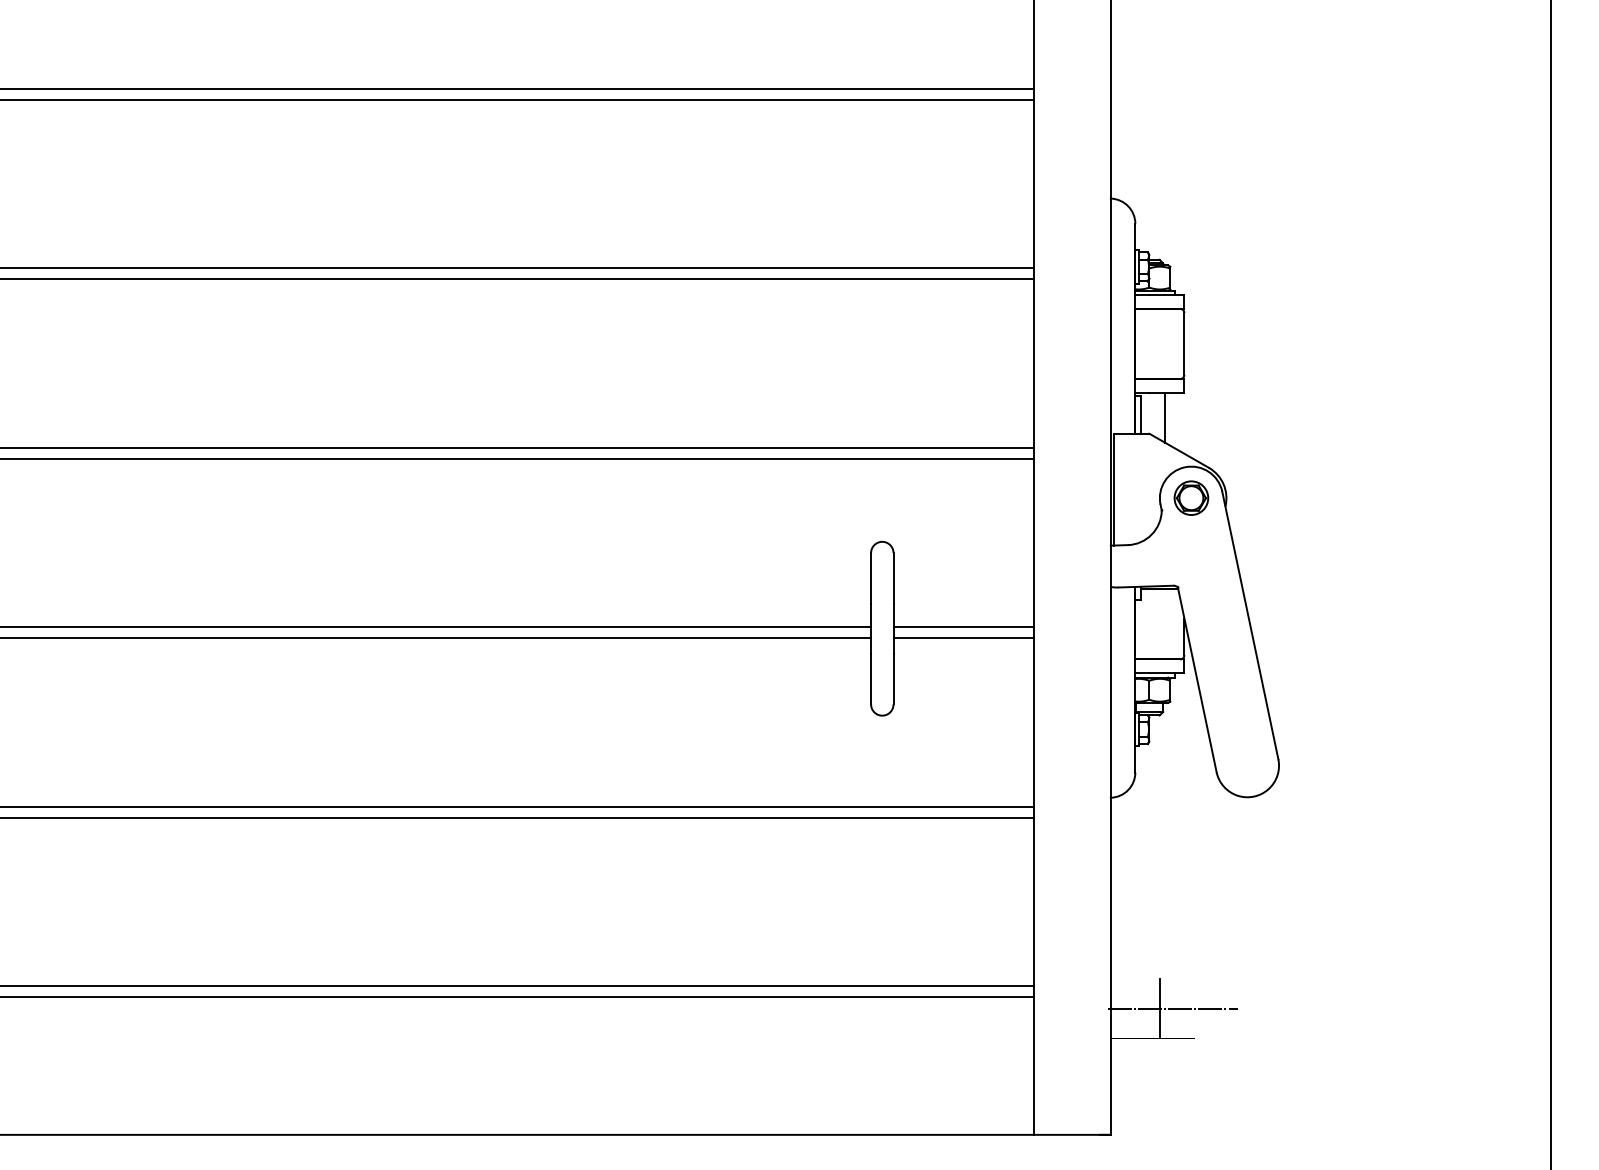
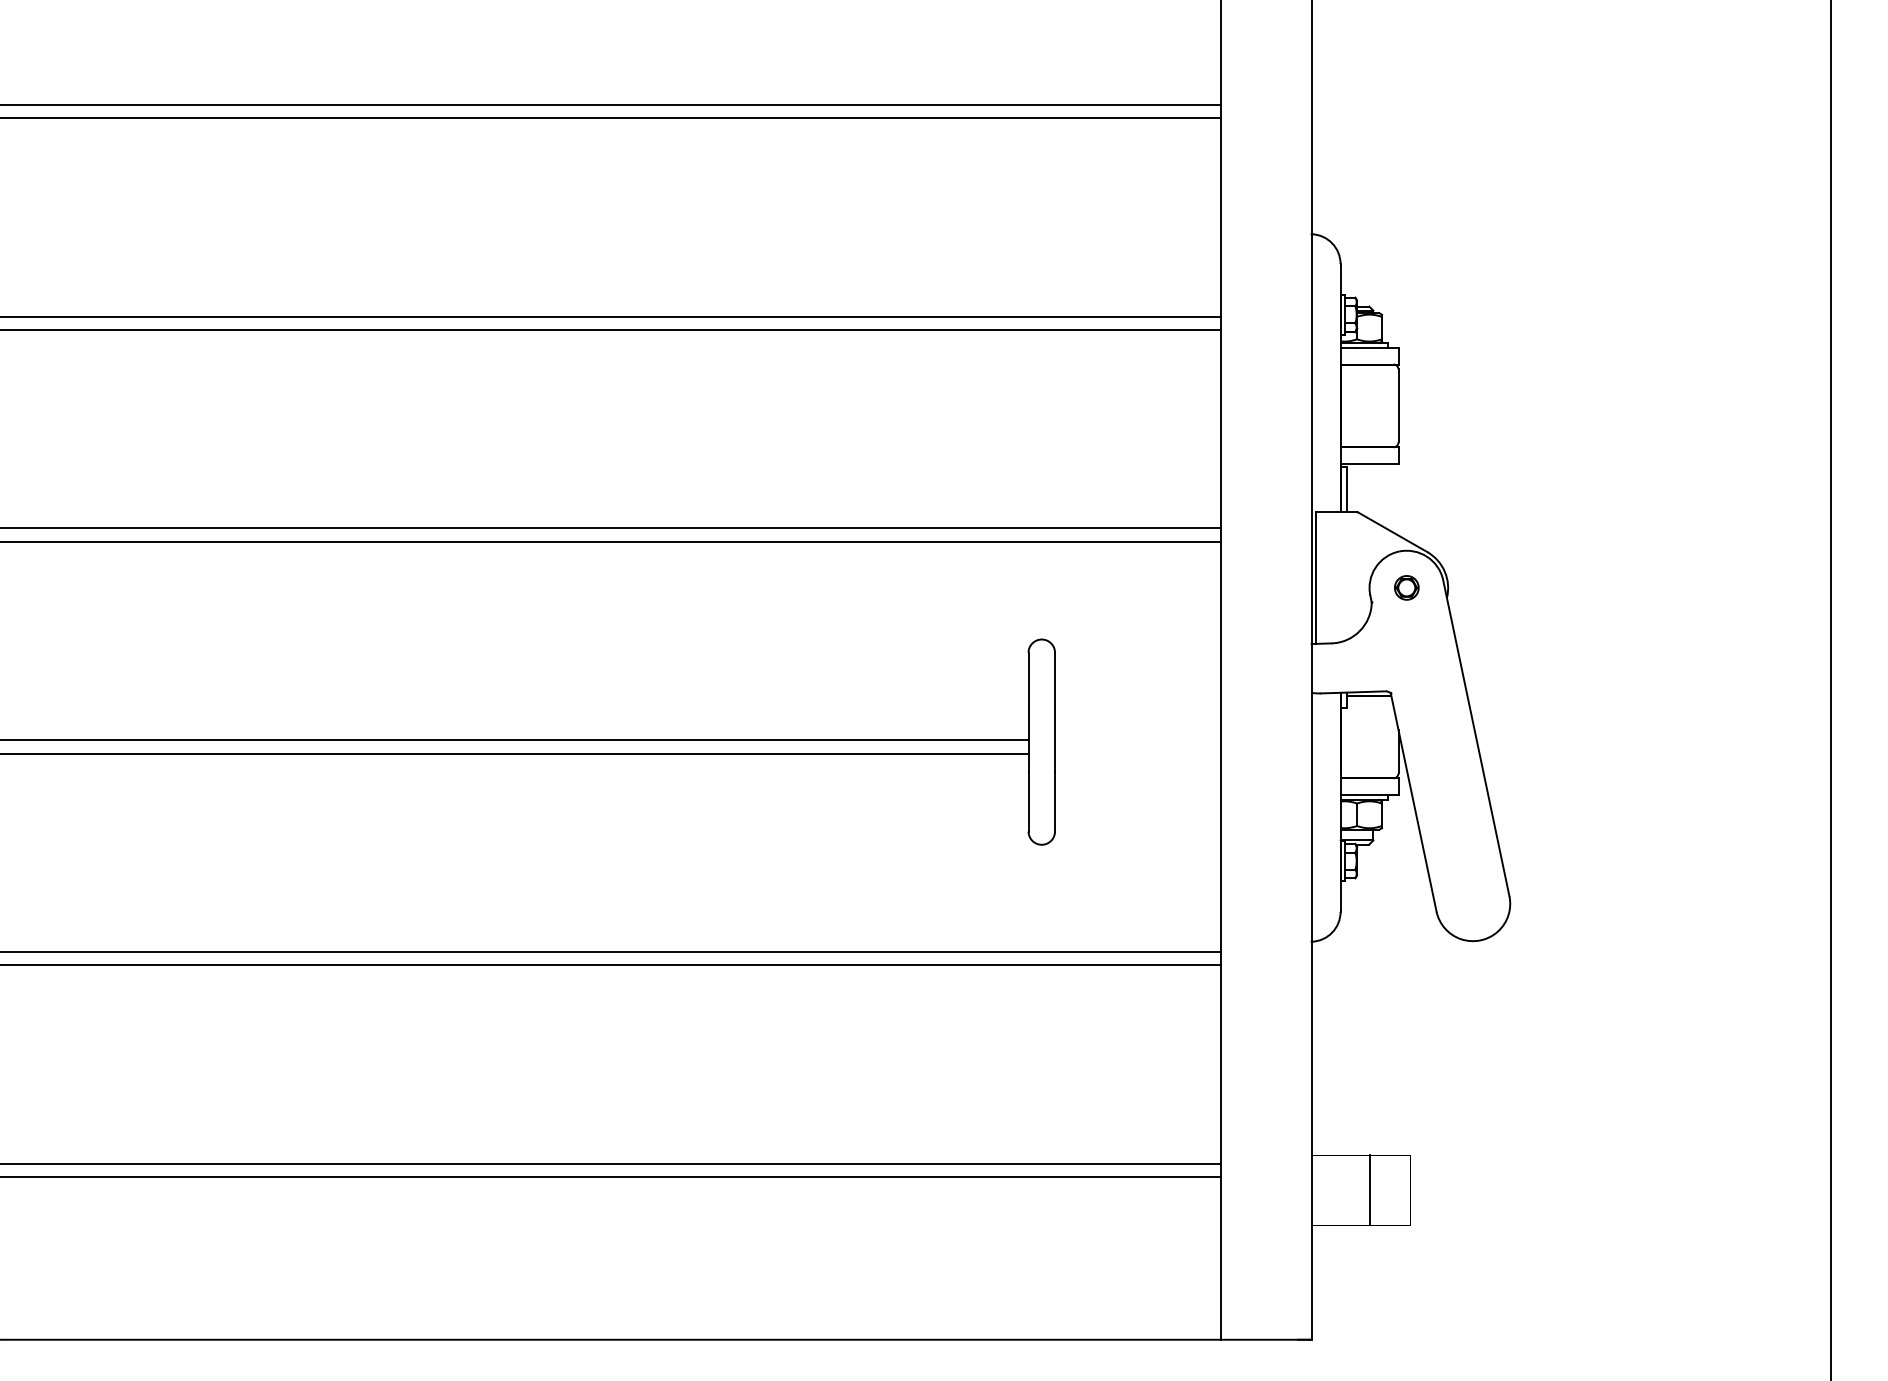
line: (1164, 417) -> (1374, 492), removed
part: (1191, 497) -> (1406, 587), size x0.6
line: (963, 627) -> (1137, 740), removed
line: (963, 638) -> (1137, 753), removed
line: (1173, 1008) -> (1385, 1190), removed

